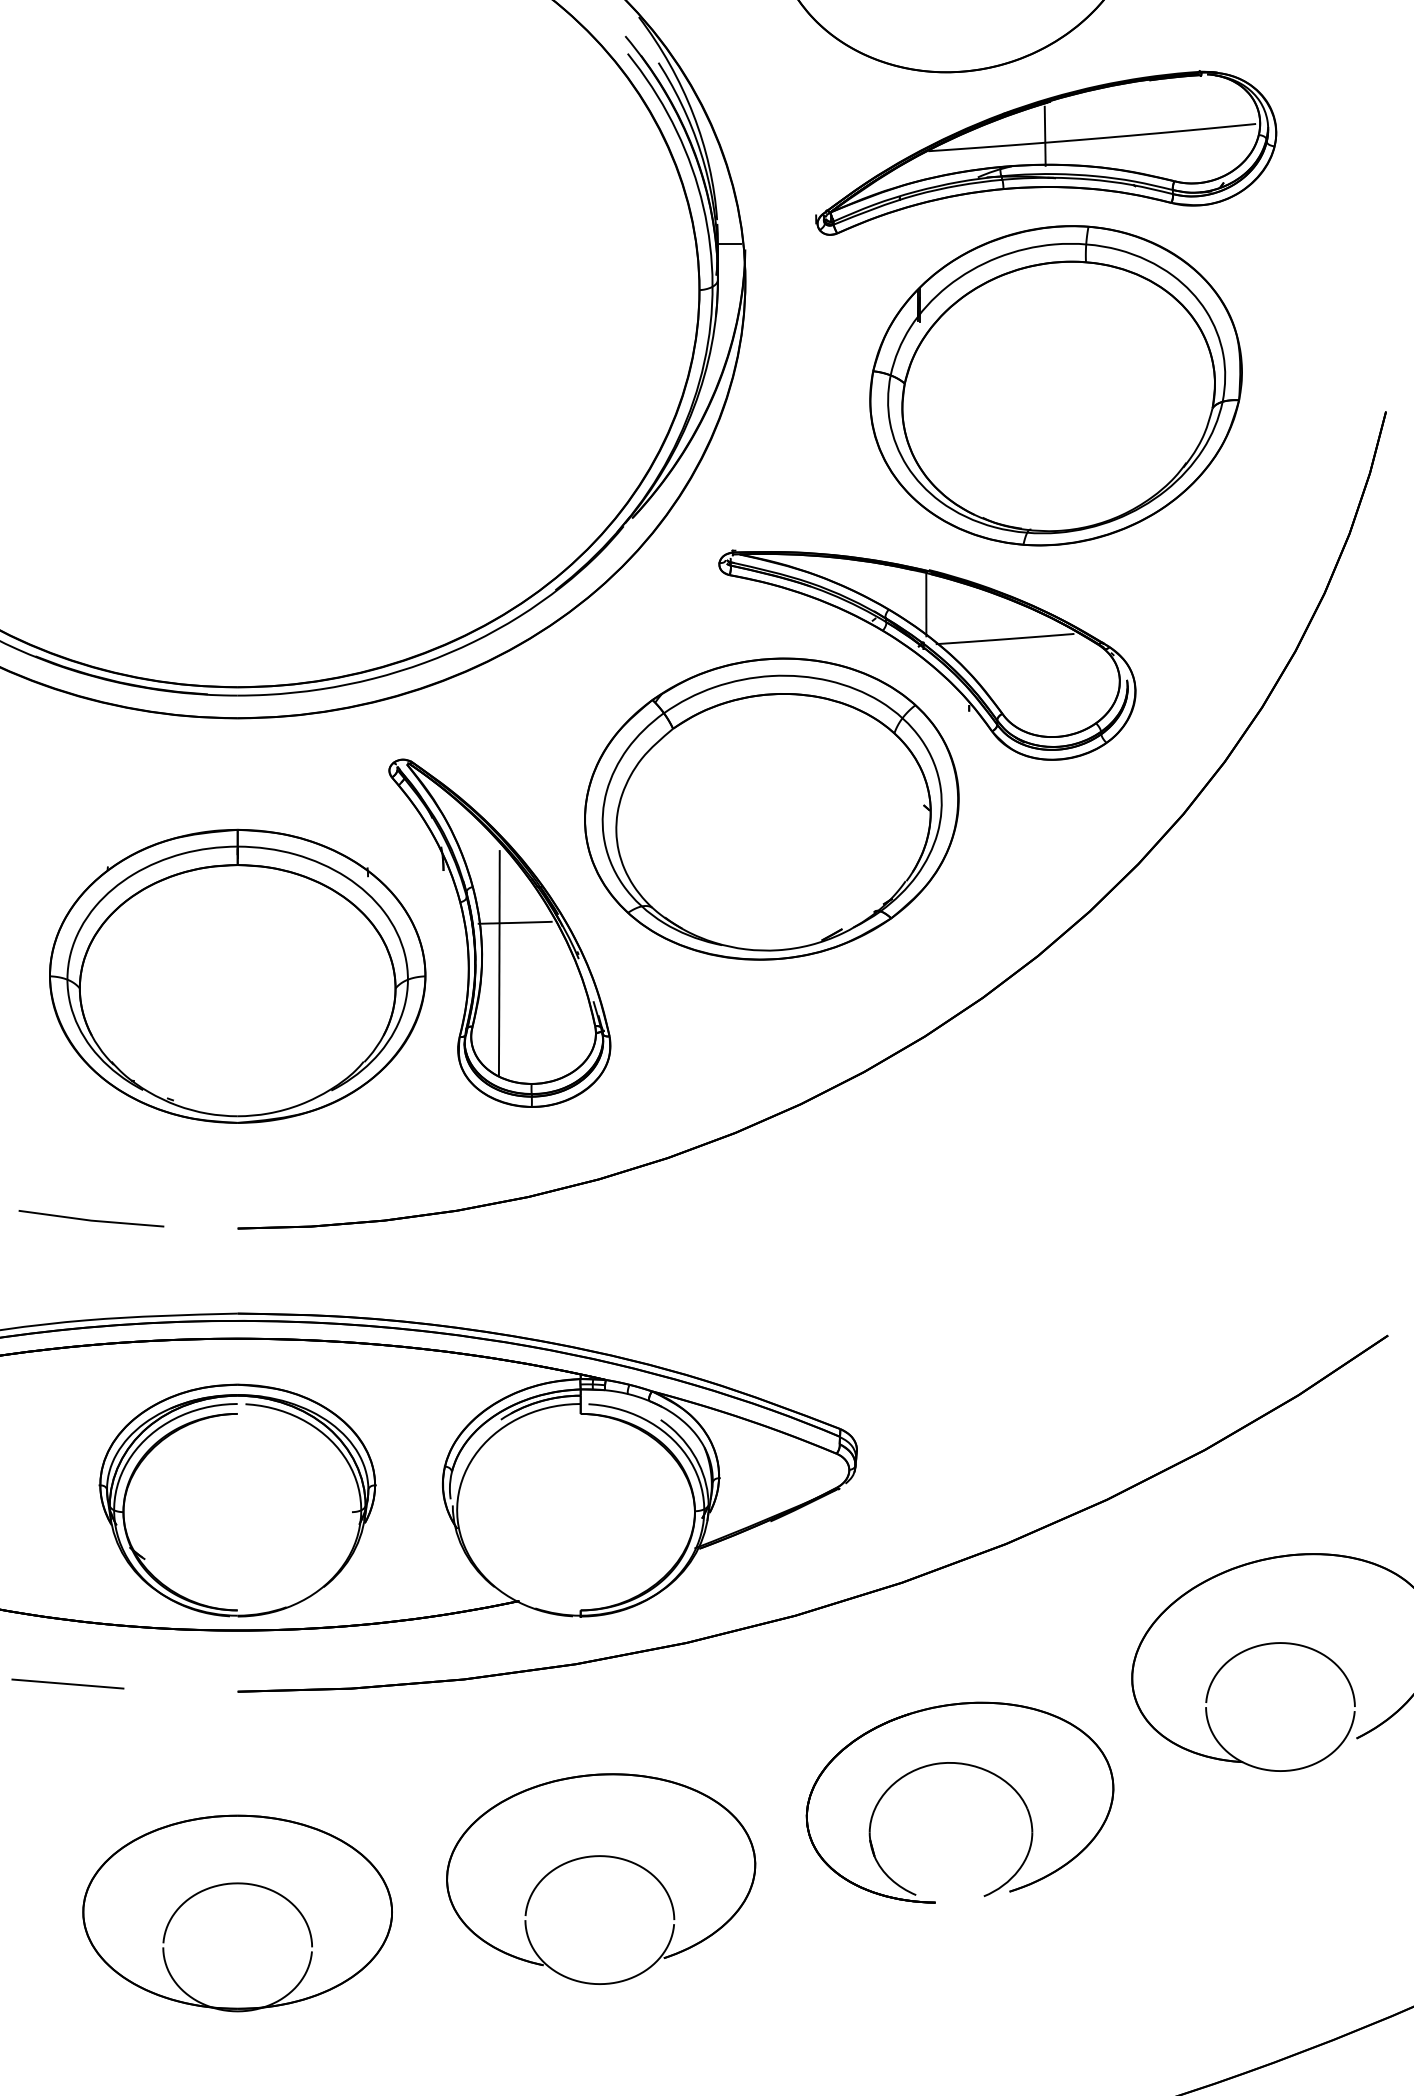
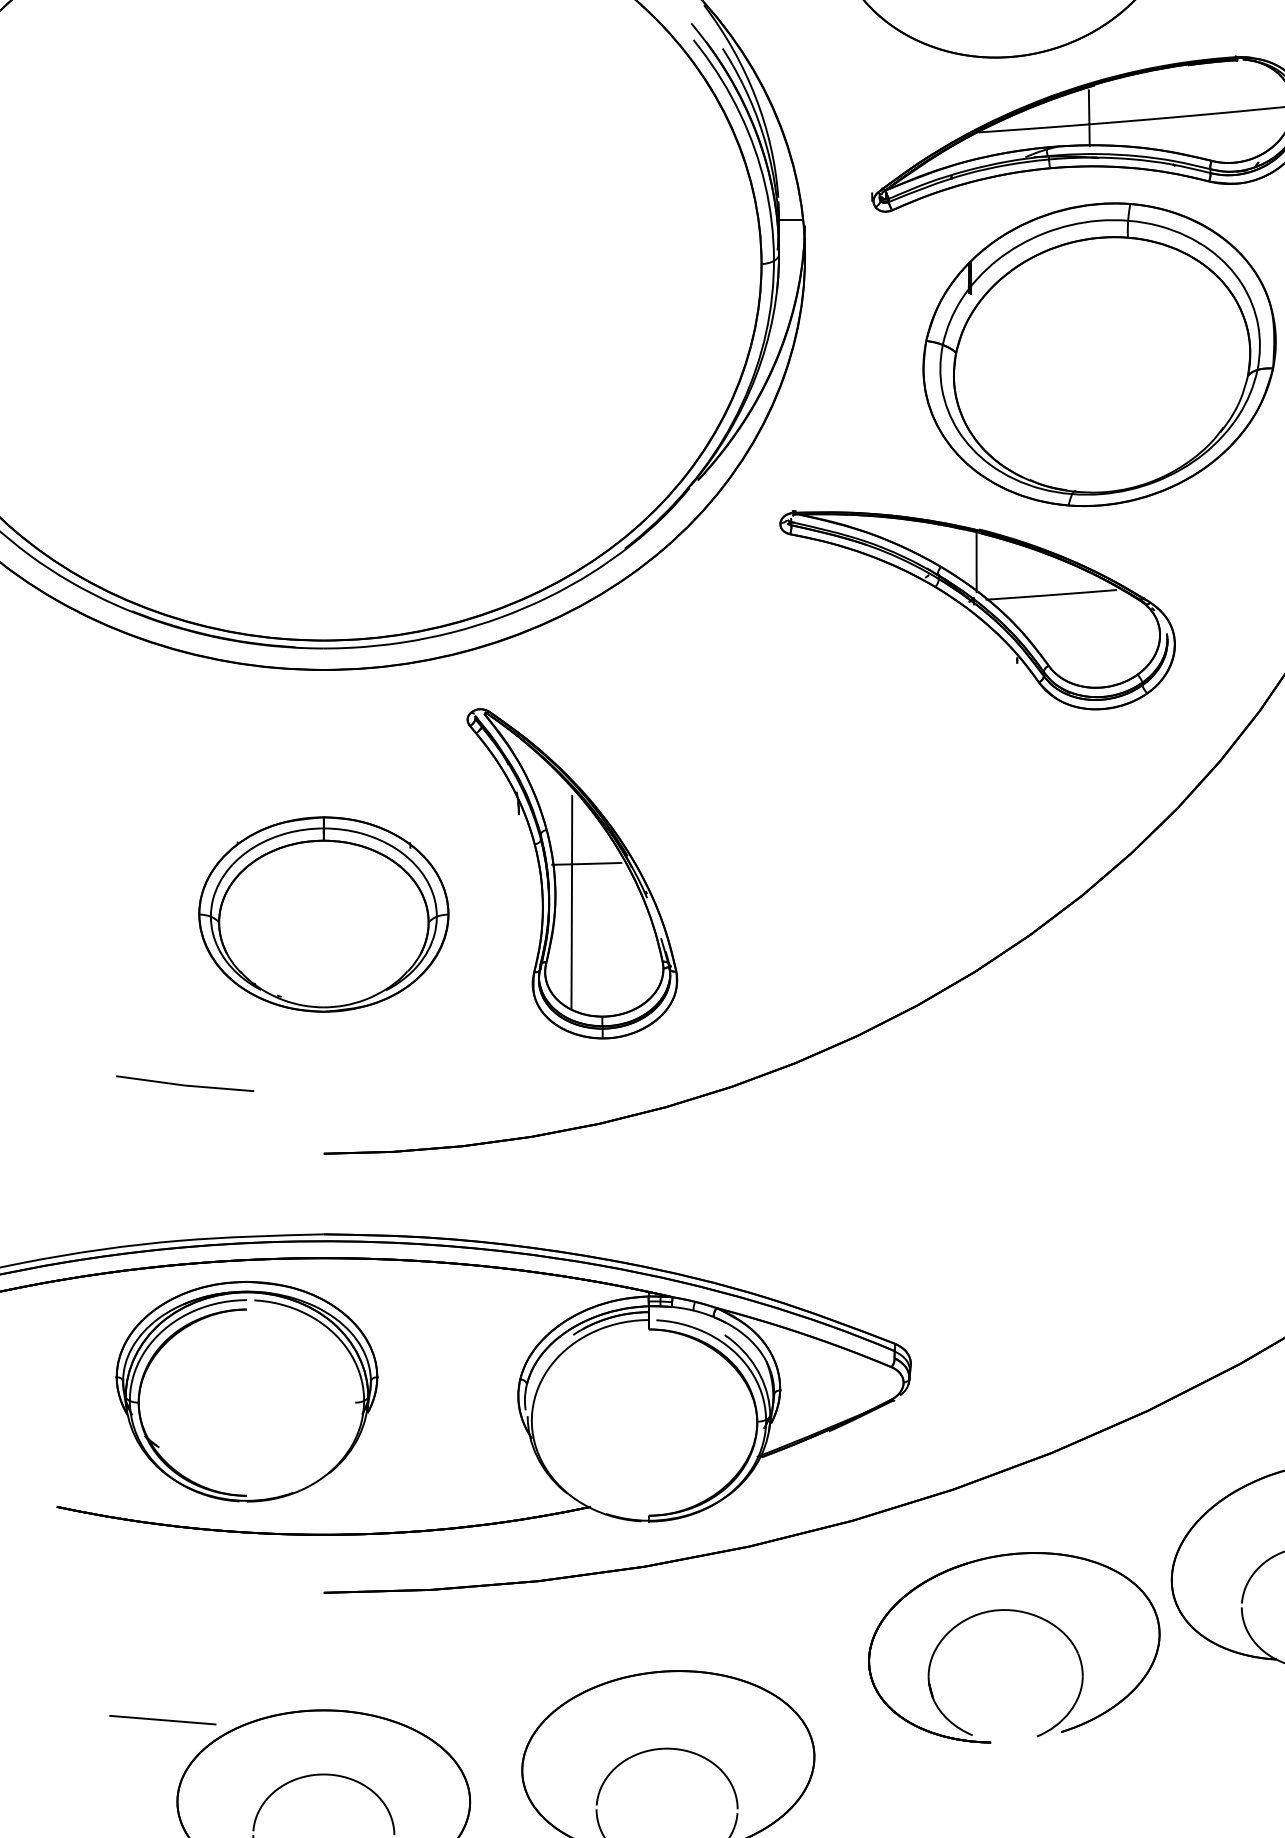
part: (771, 808) -> (829, 755), removed
part: (237, 975) -> (323, 913), size x0.7
line: (91, 1219) -> (185, 1084), moved
part: (237, 1500) -> (246, 1391), moved
line: (67, 1683) -> (162, 1719), moved
part: (964, 1765) -> (1018, 1612), moved

